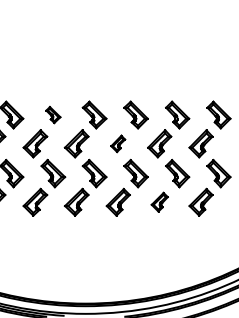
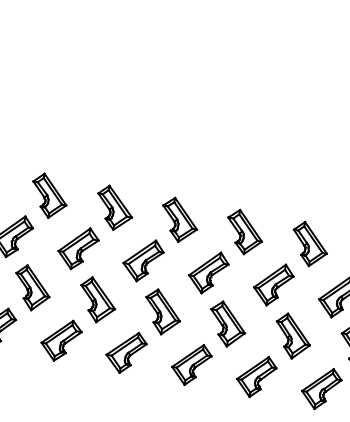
part: (53, 114) -> (115, 207), size x1.67
part: (117, 143) -> (207, 271), size x1.67
part: (159, 201) -> (256, 375), size x1.43

